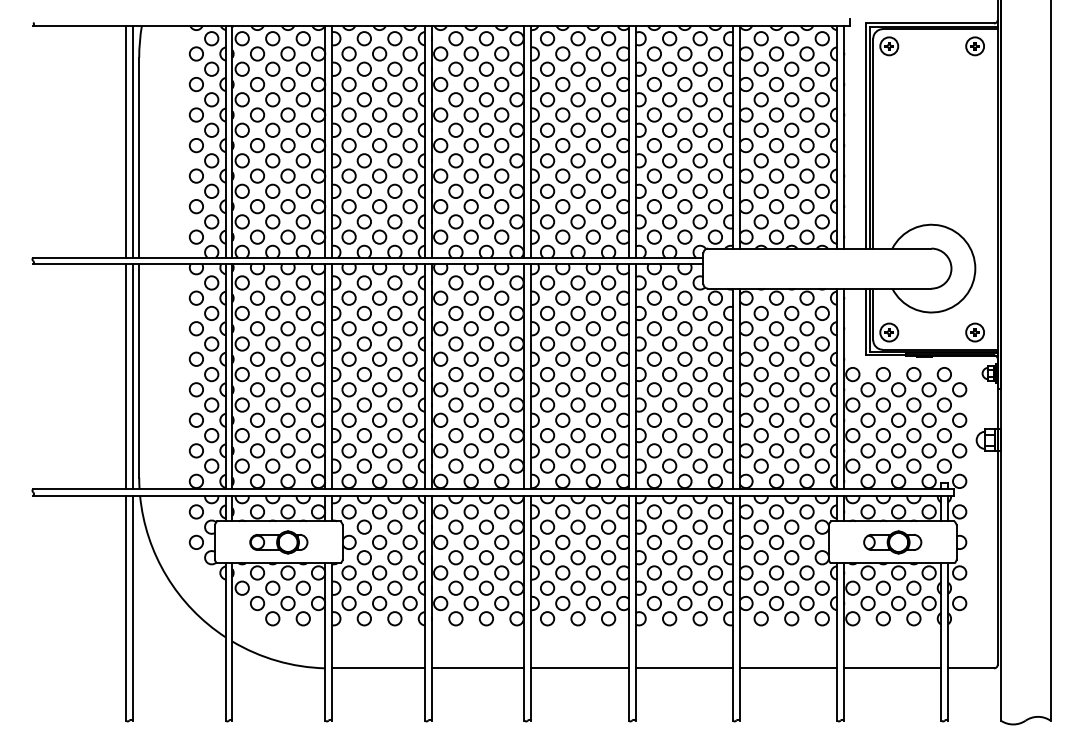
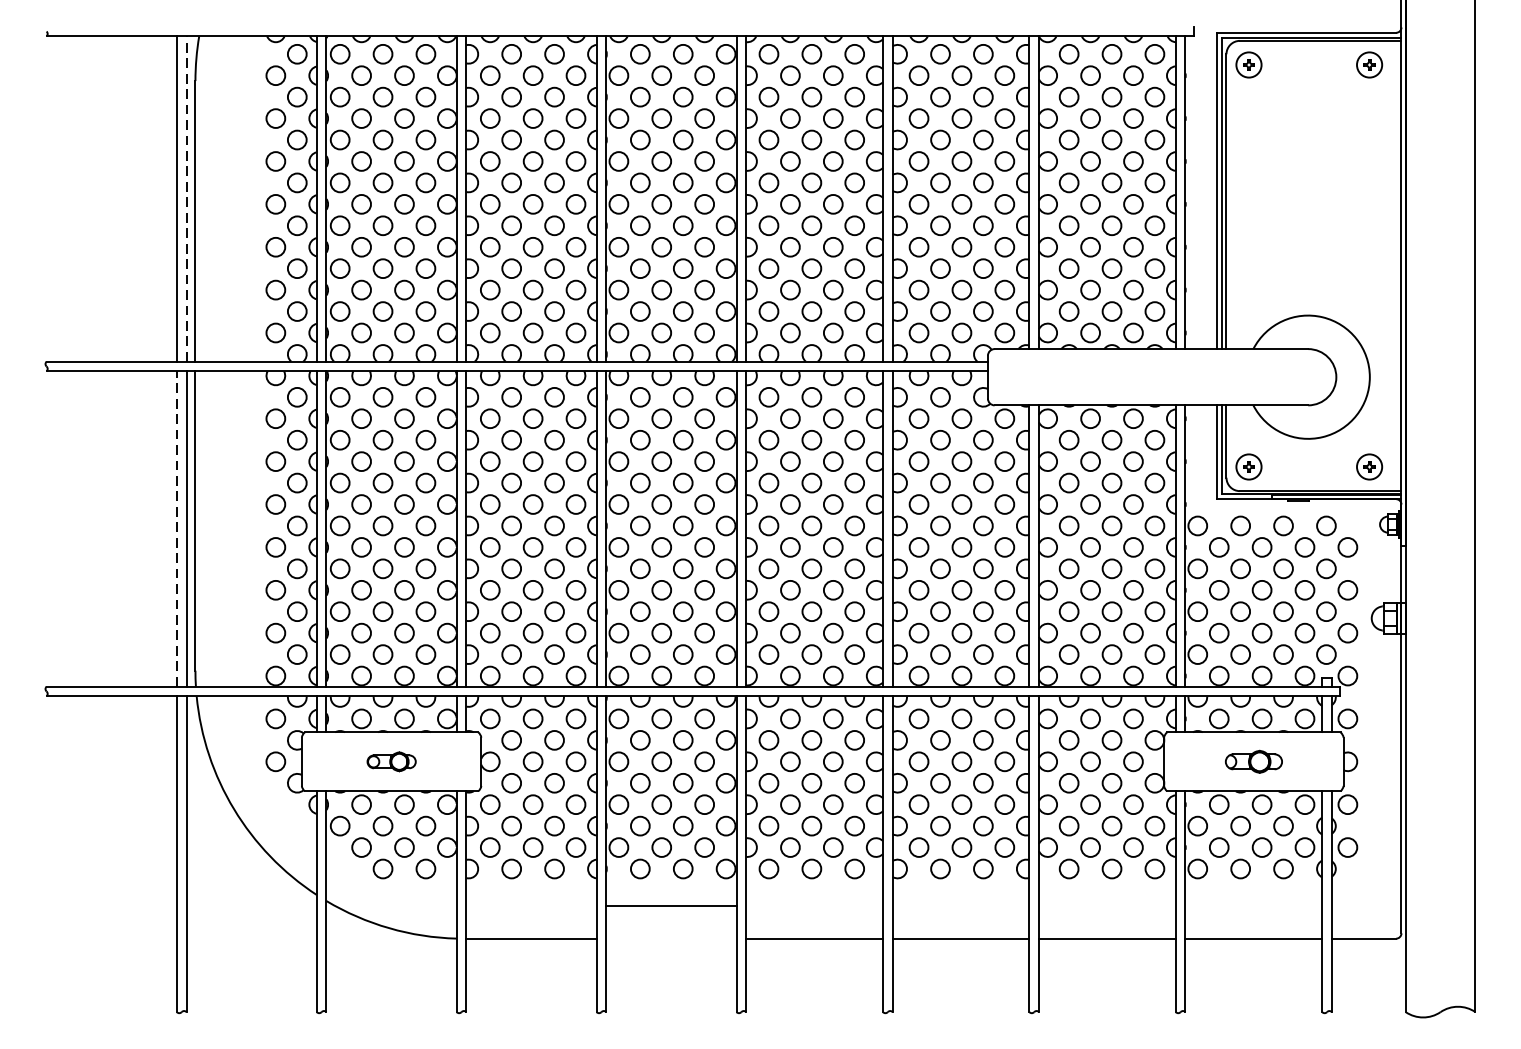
line: (132, 141) -> (186, 198), solid -> dashed
line: (126, 376) -> (177, 528), solid -> dashed
part: (278, 542) -> (391, 761), size x0.6
part: (892, 542) -> (1253, 761), size x0.7
line: (477, 668) -> (670, 906), moved

